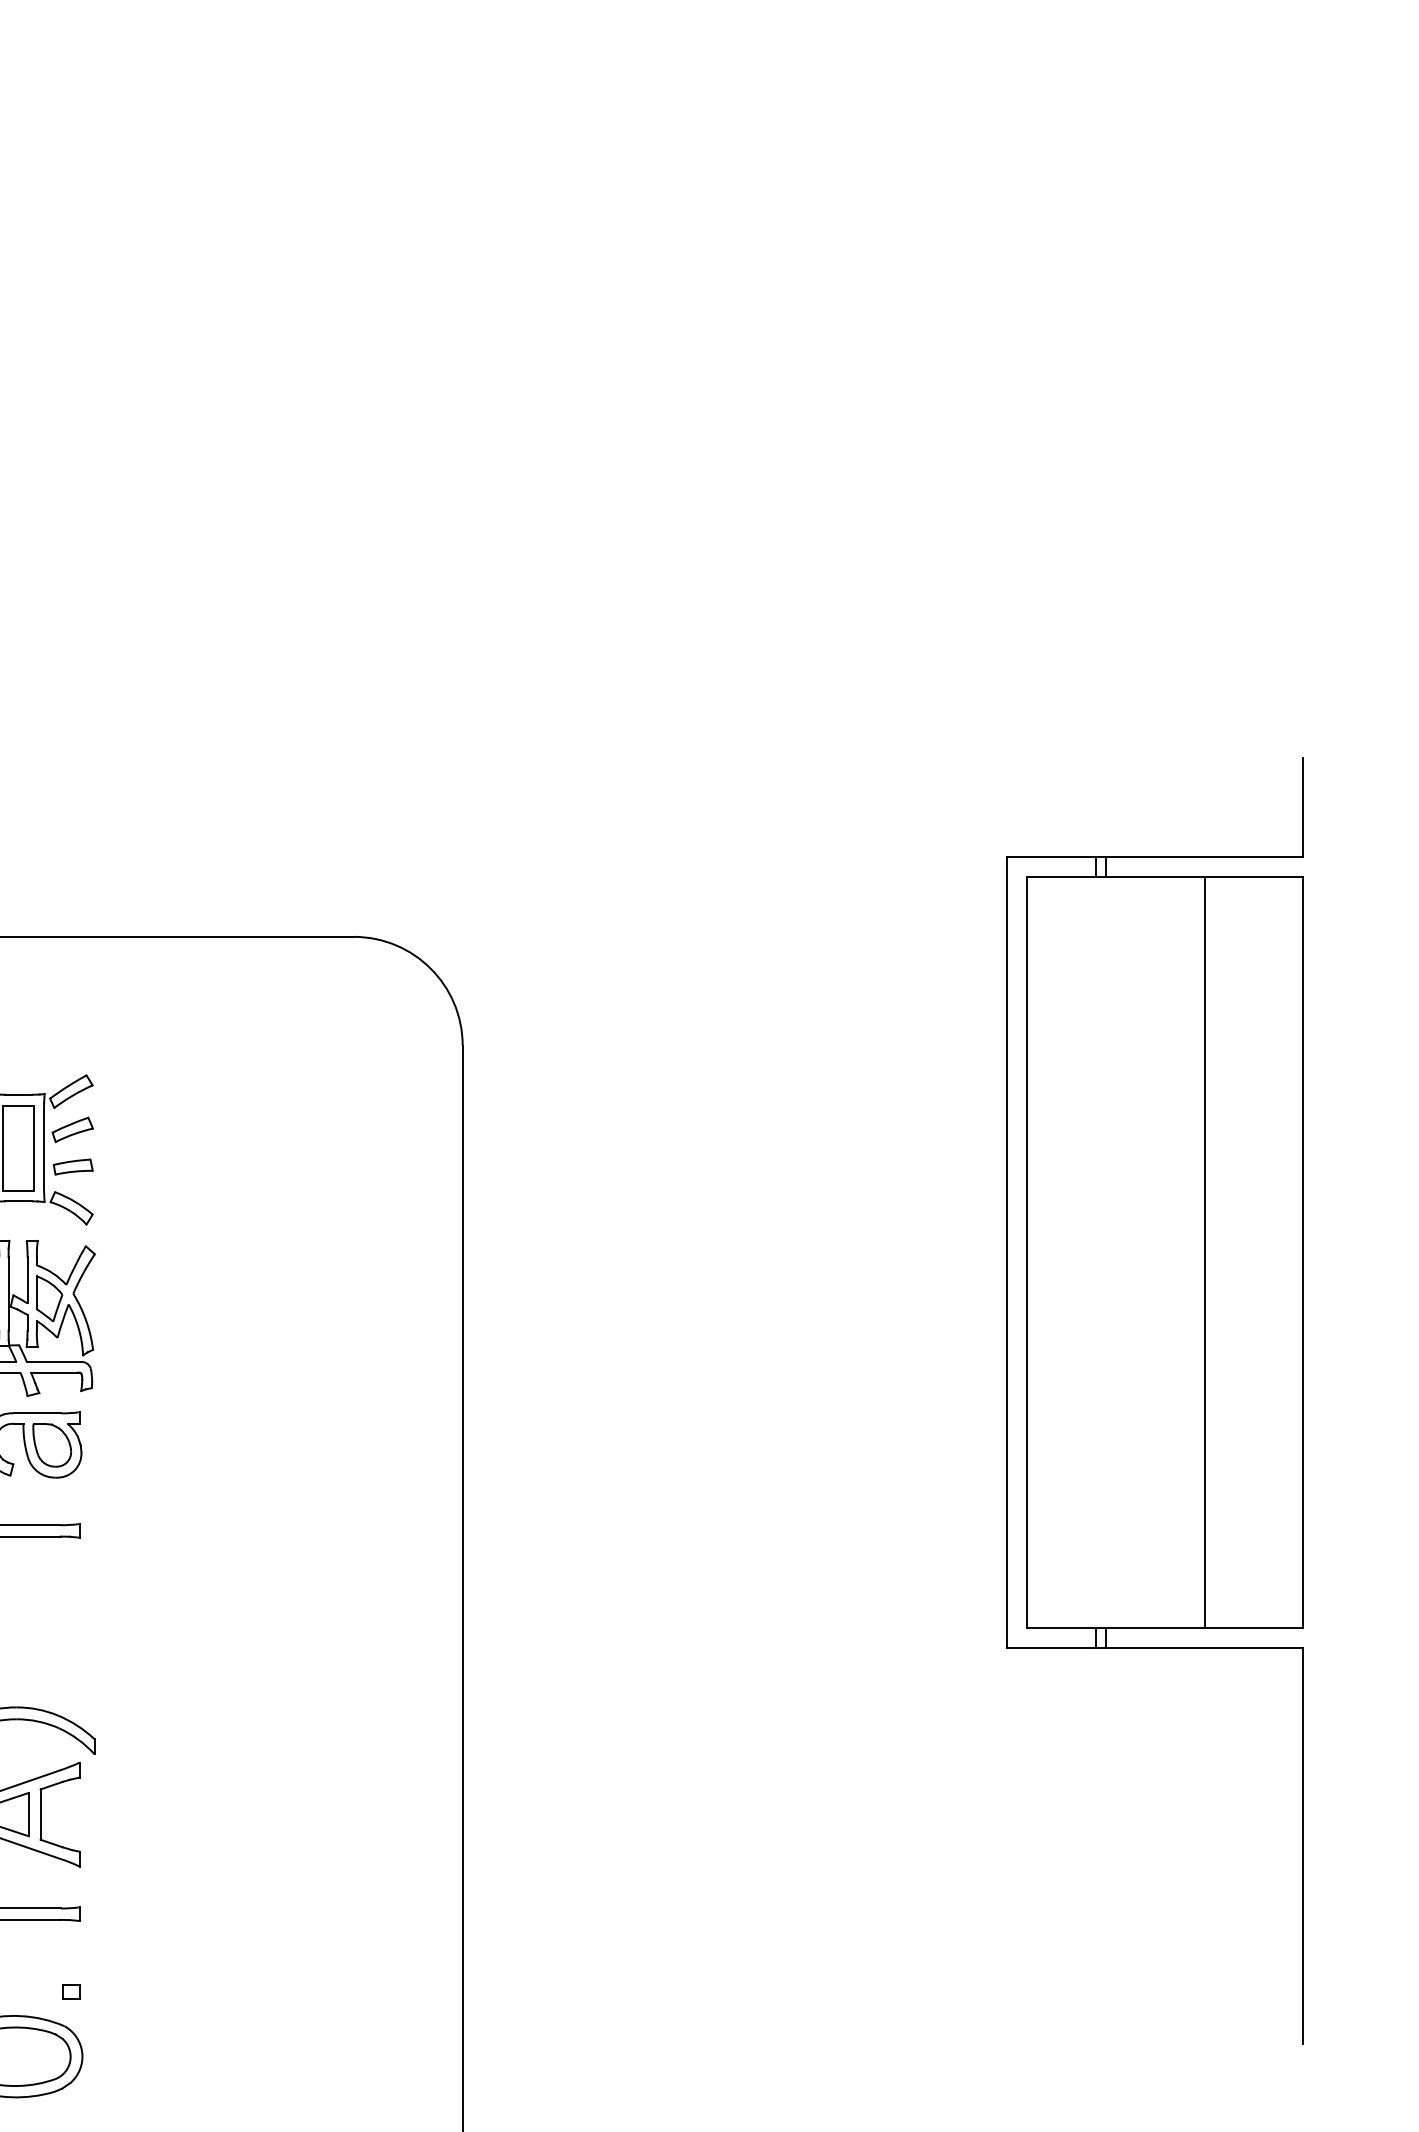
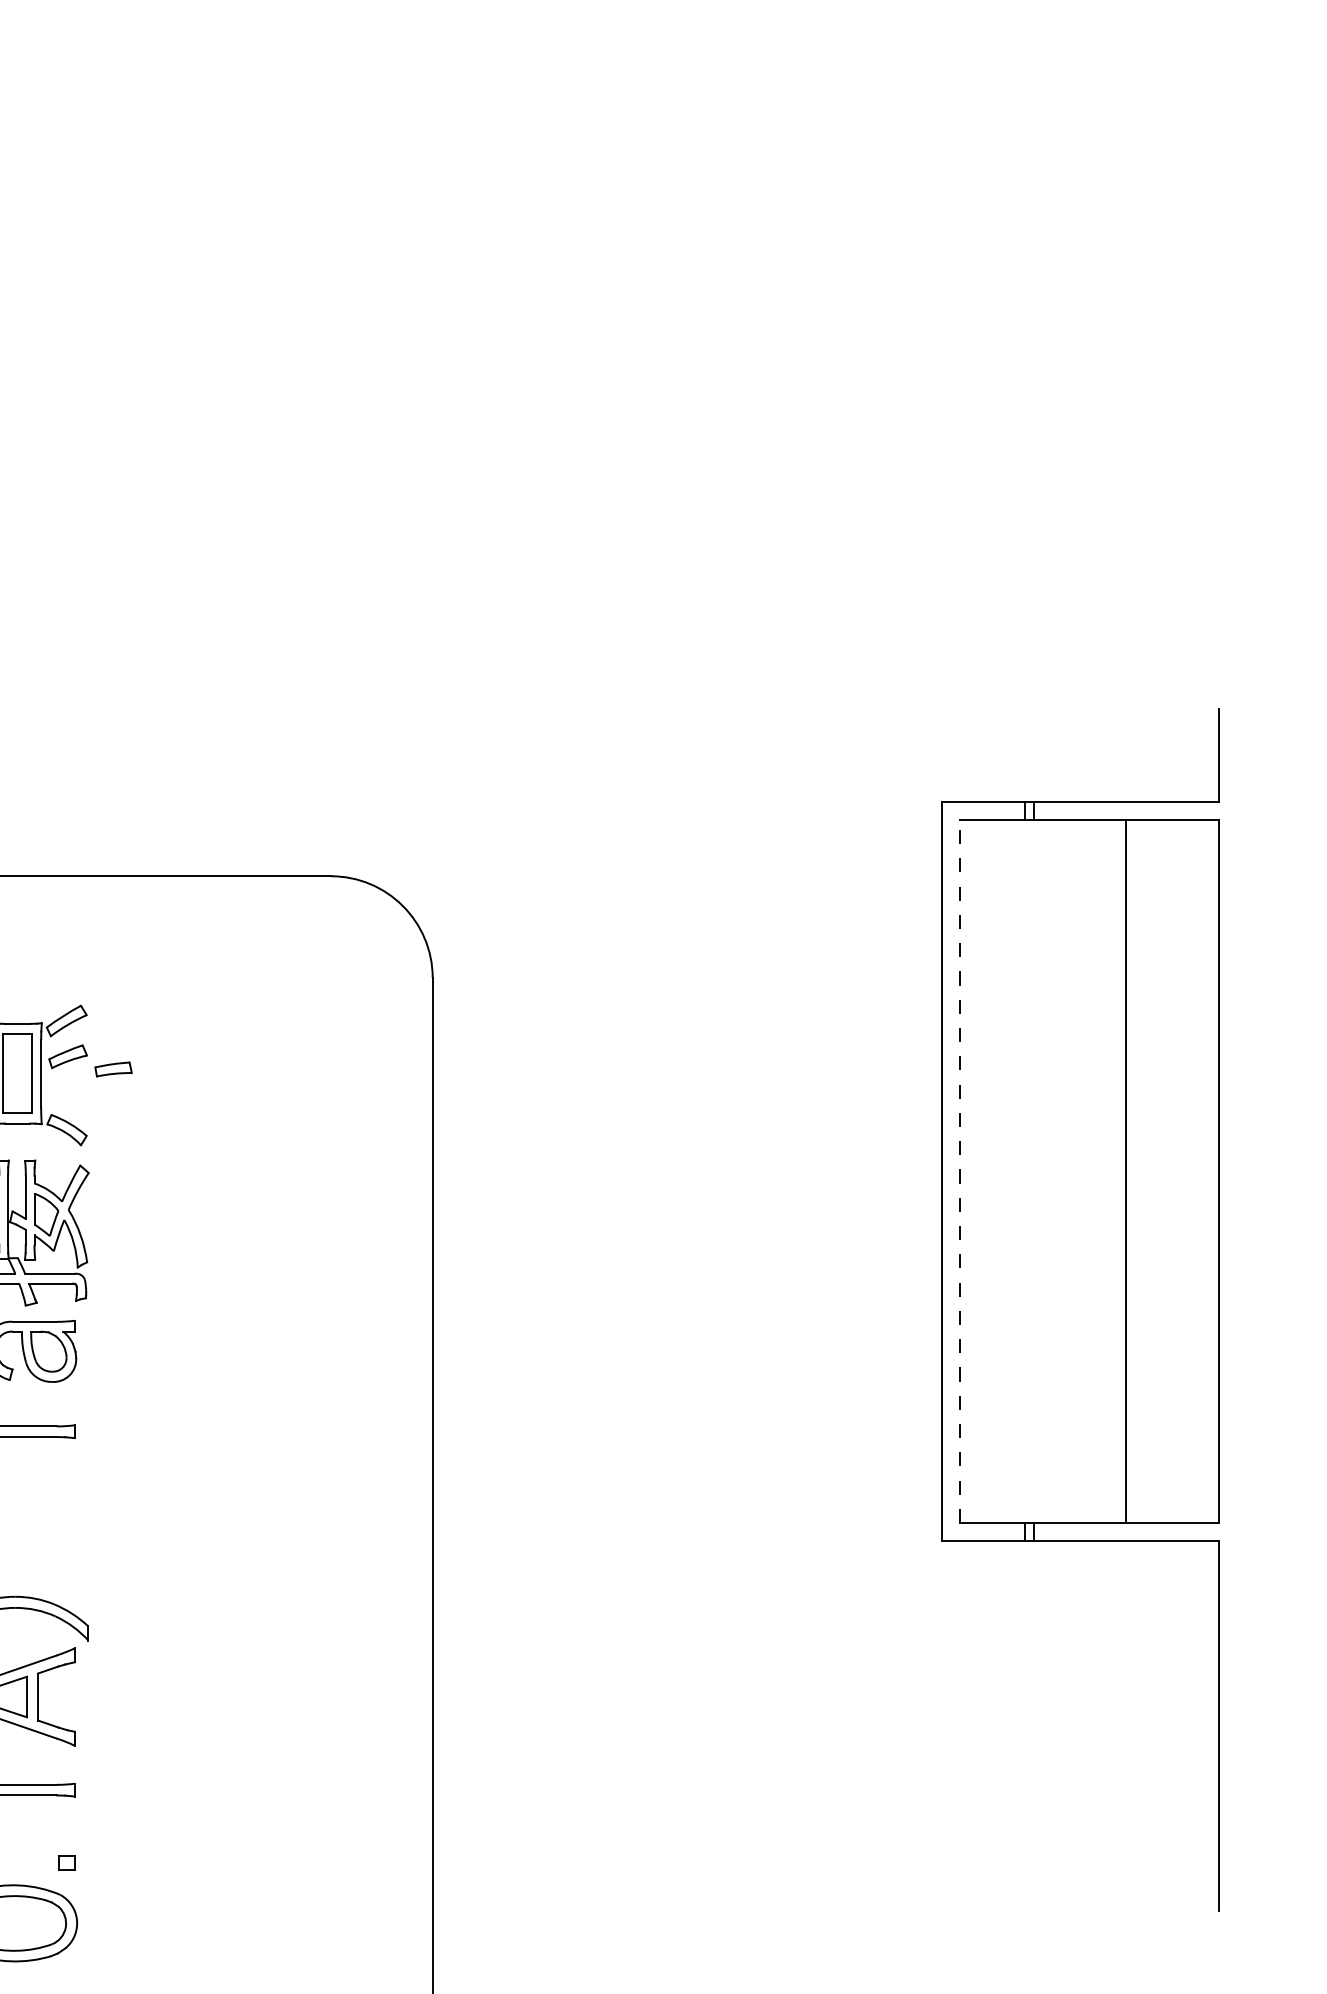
part: (73, 1167) -> (113, 1069), moved
line: (1027, 1252) -> (960, 1171), solid -> dashed

